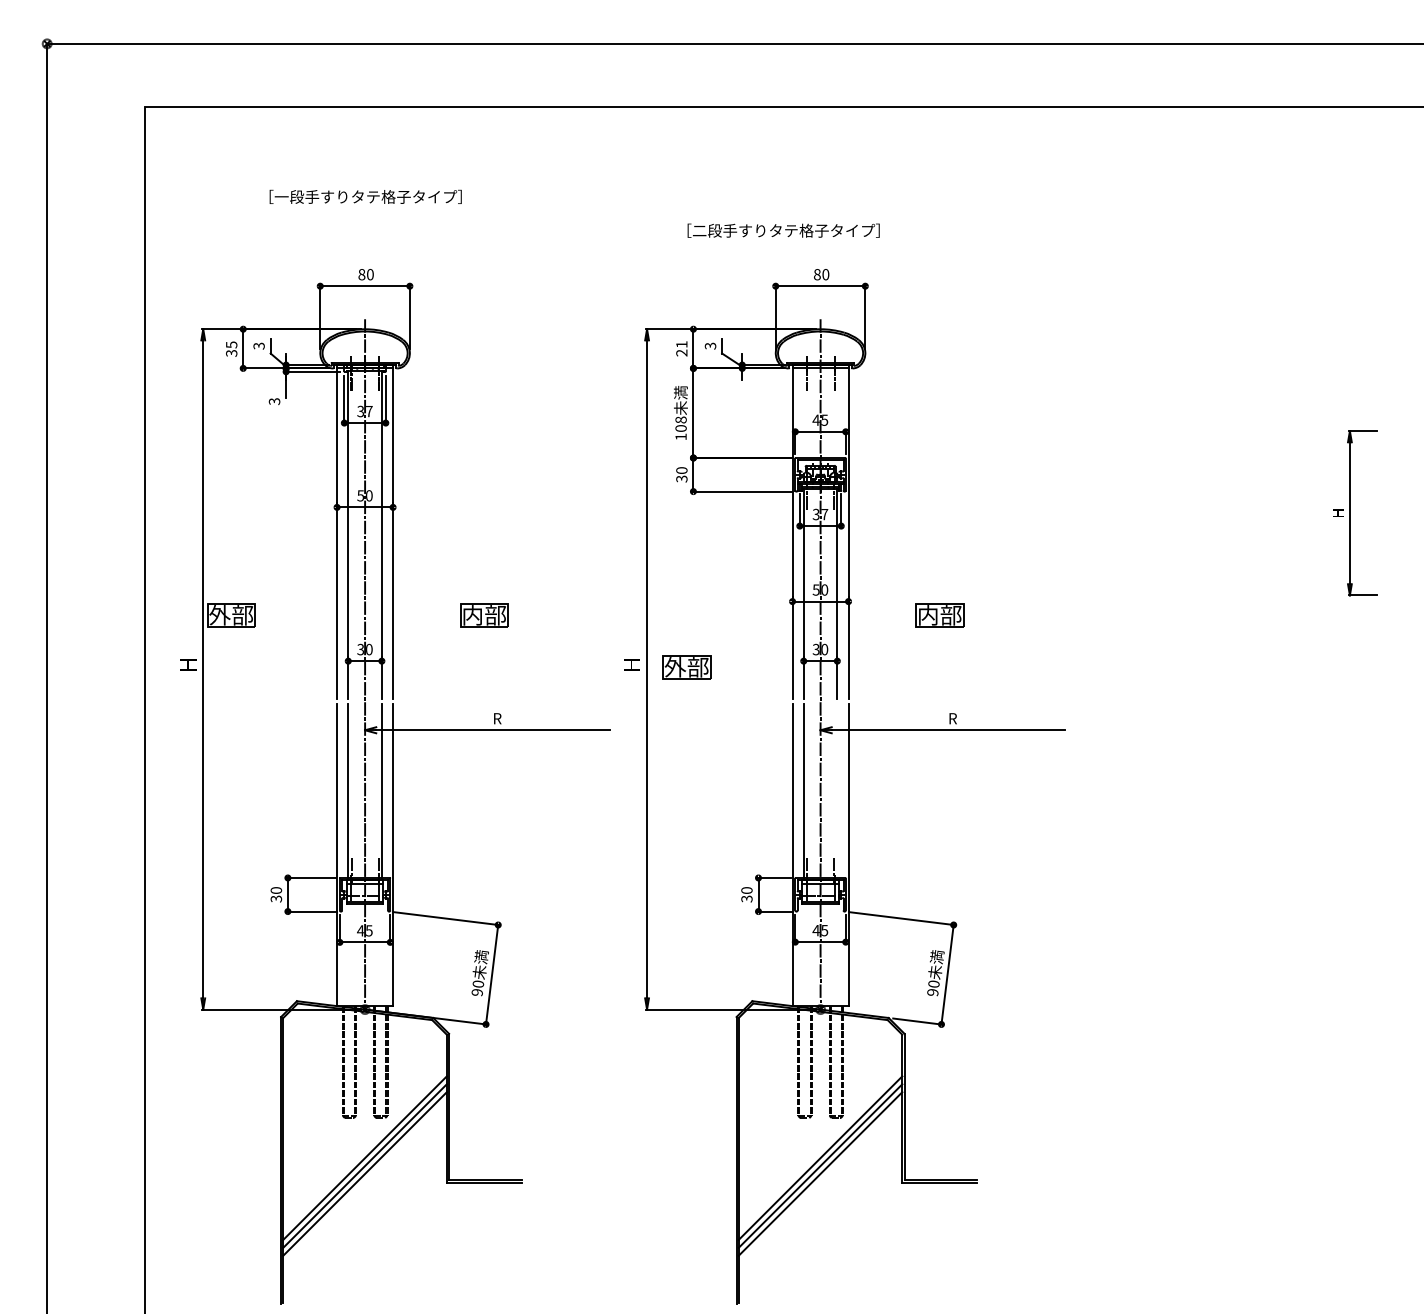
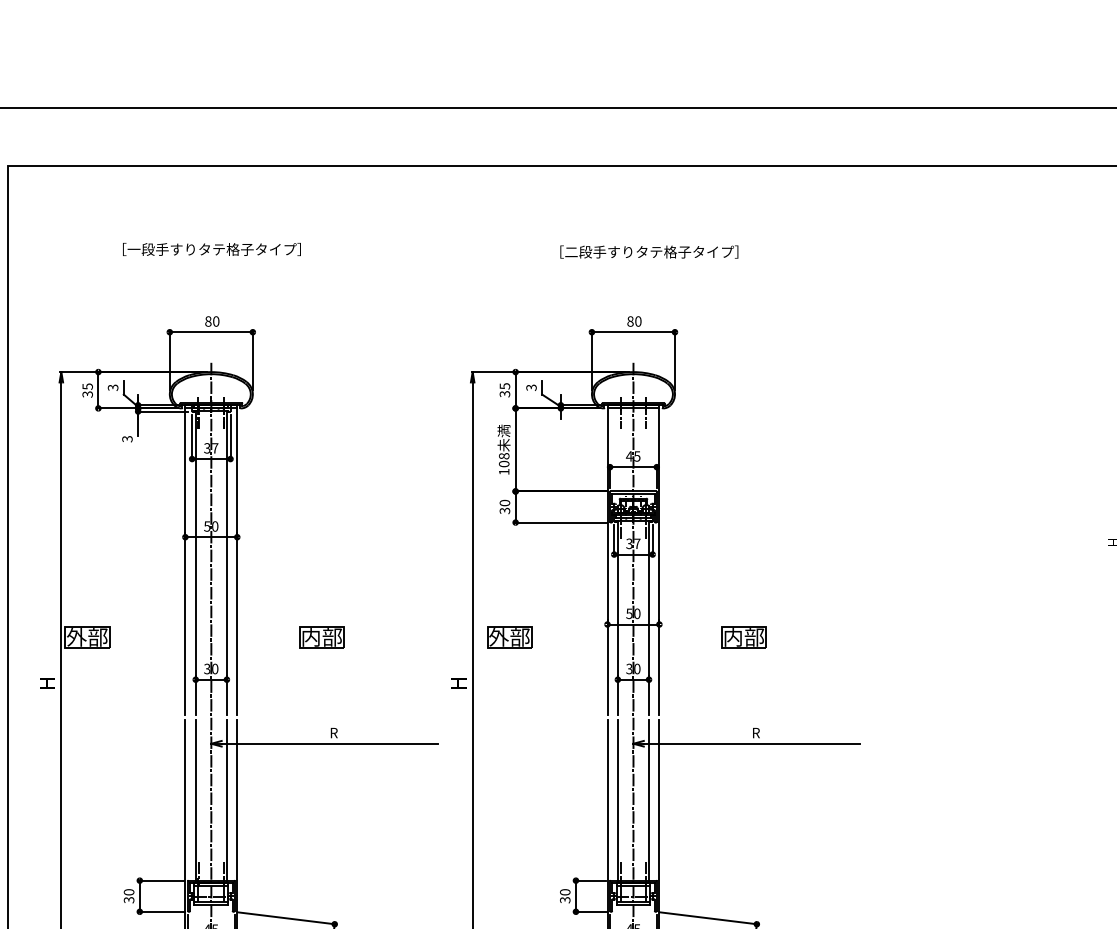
text: (783, 230) -> (649, 251), moved
text: (681, 348) -> (504, 389), 21 -> 35
part: (686, 667) -> (509, 637), moved
line: (837, 791) -> (649, 800), added

